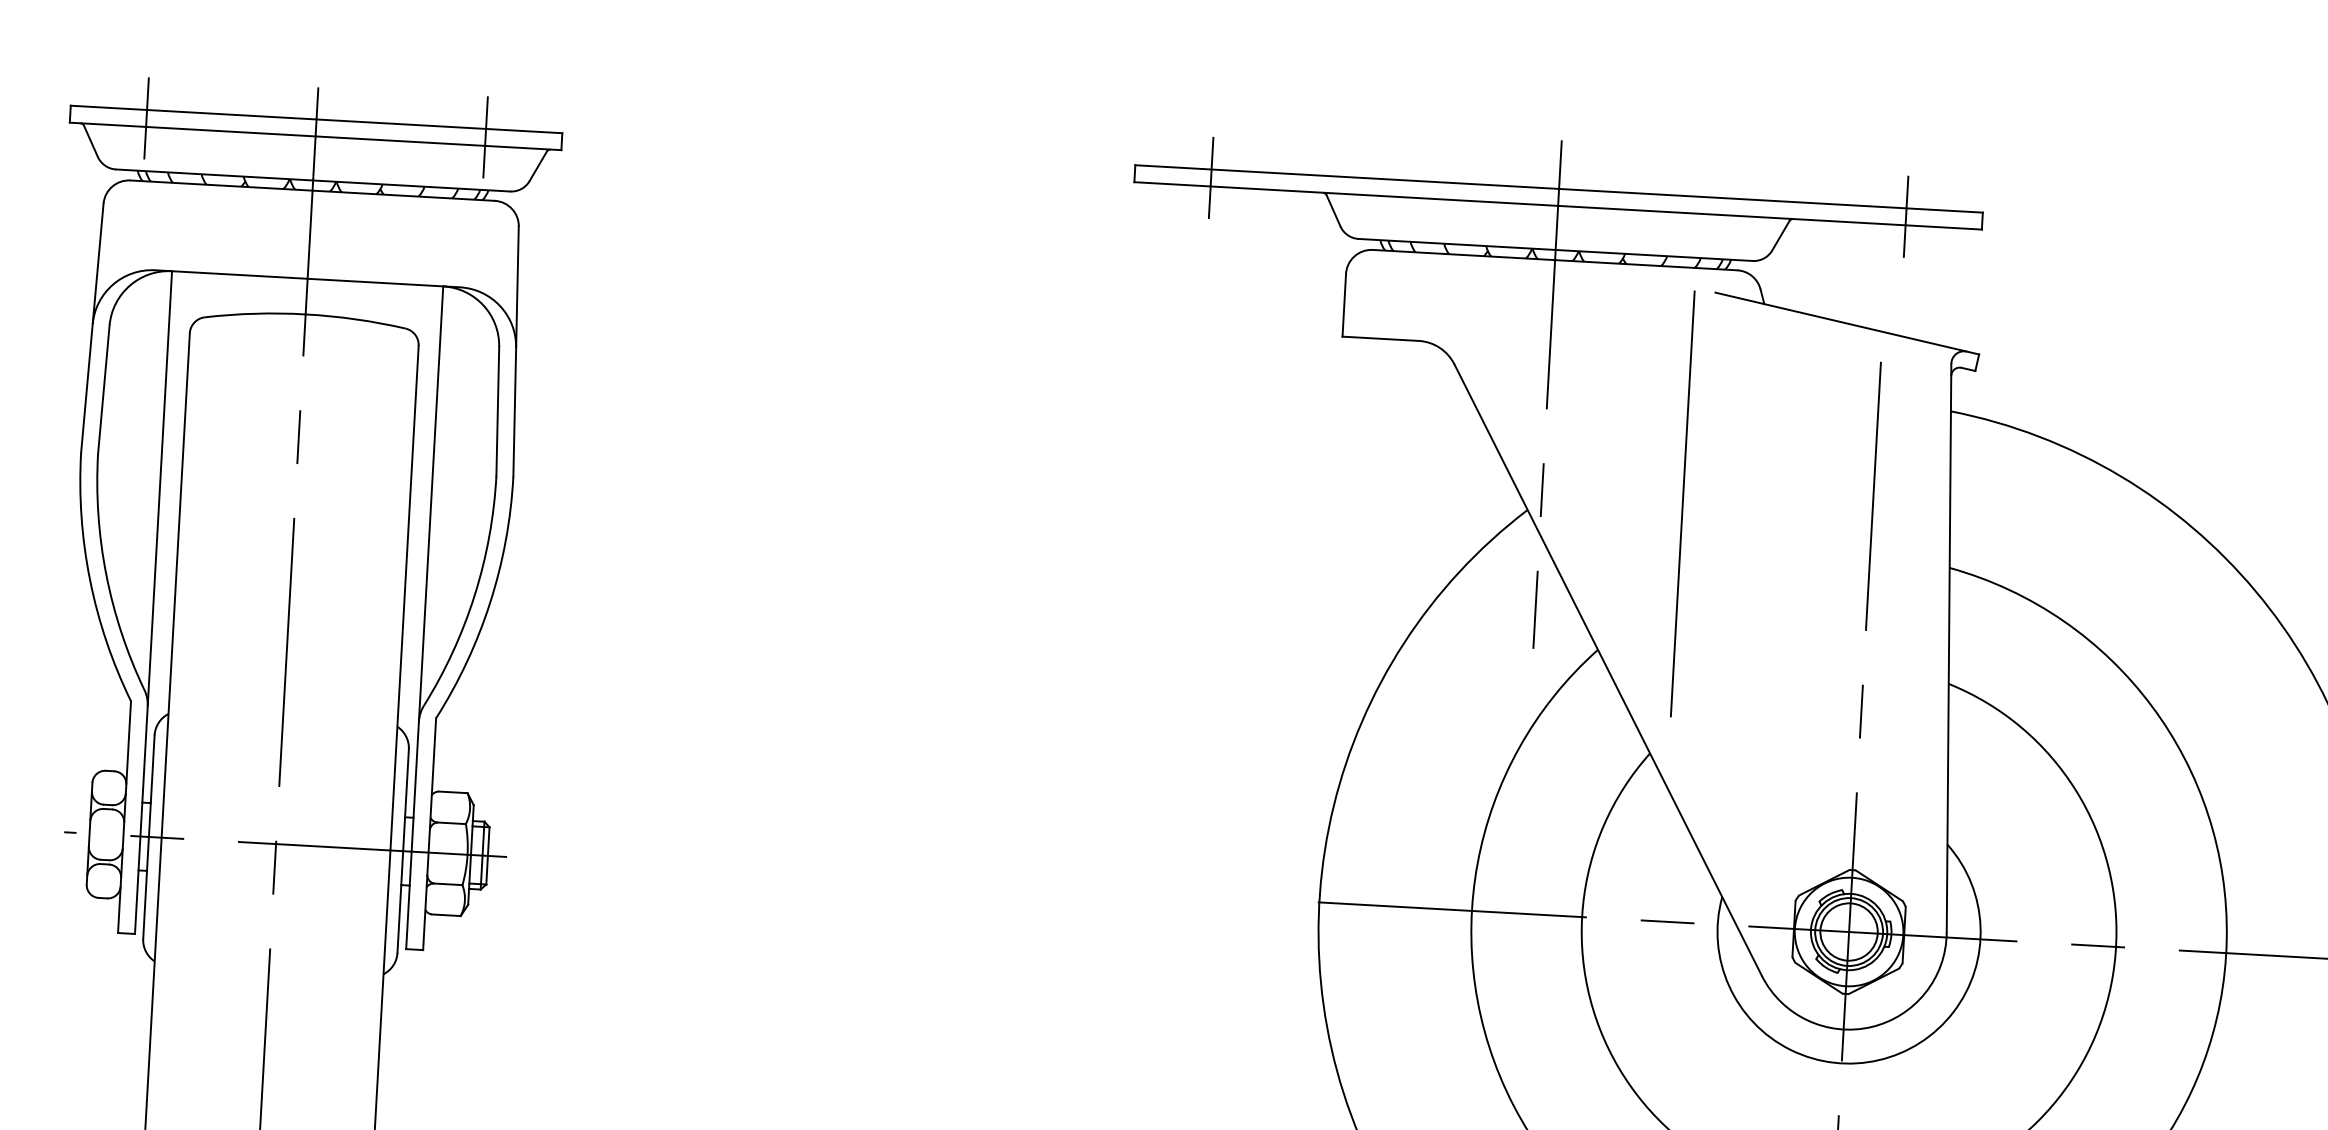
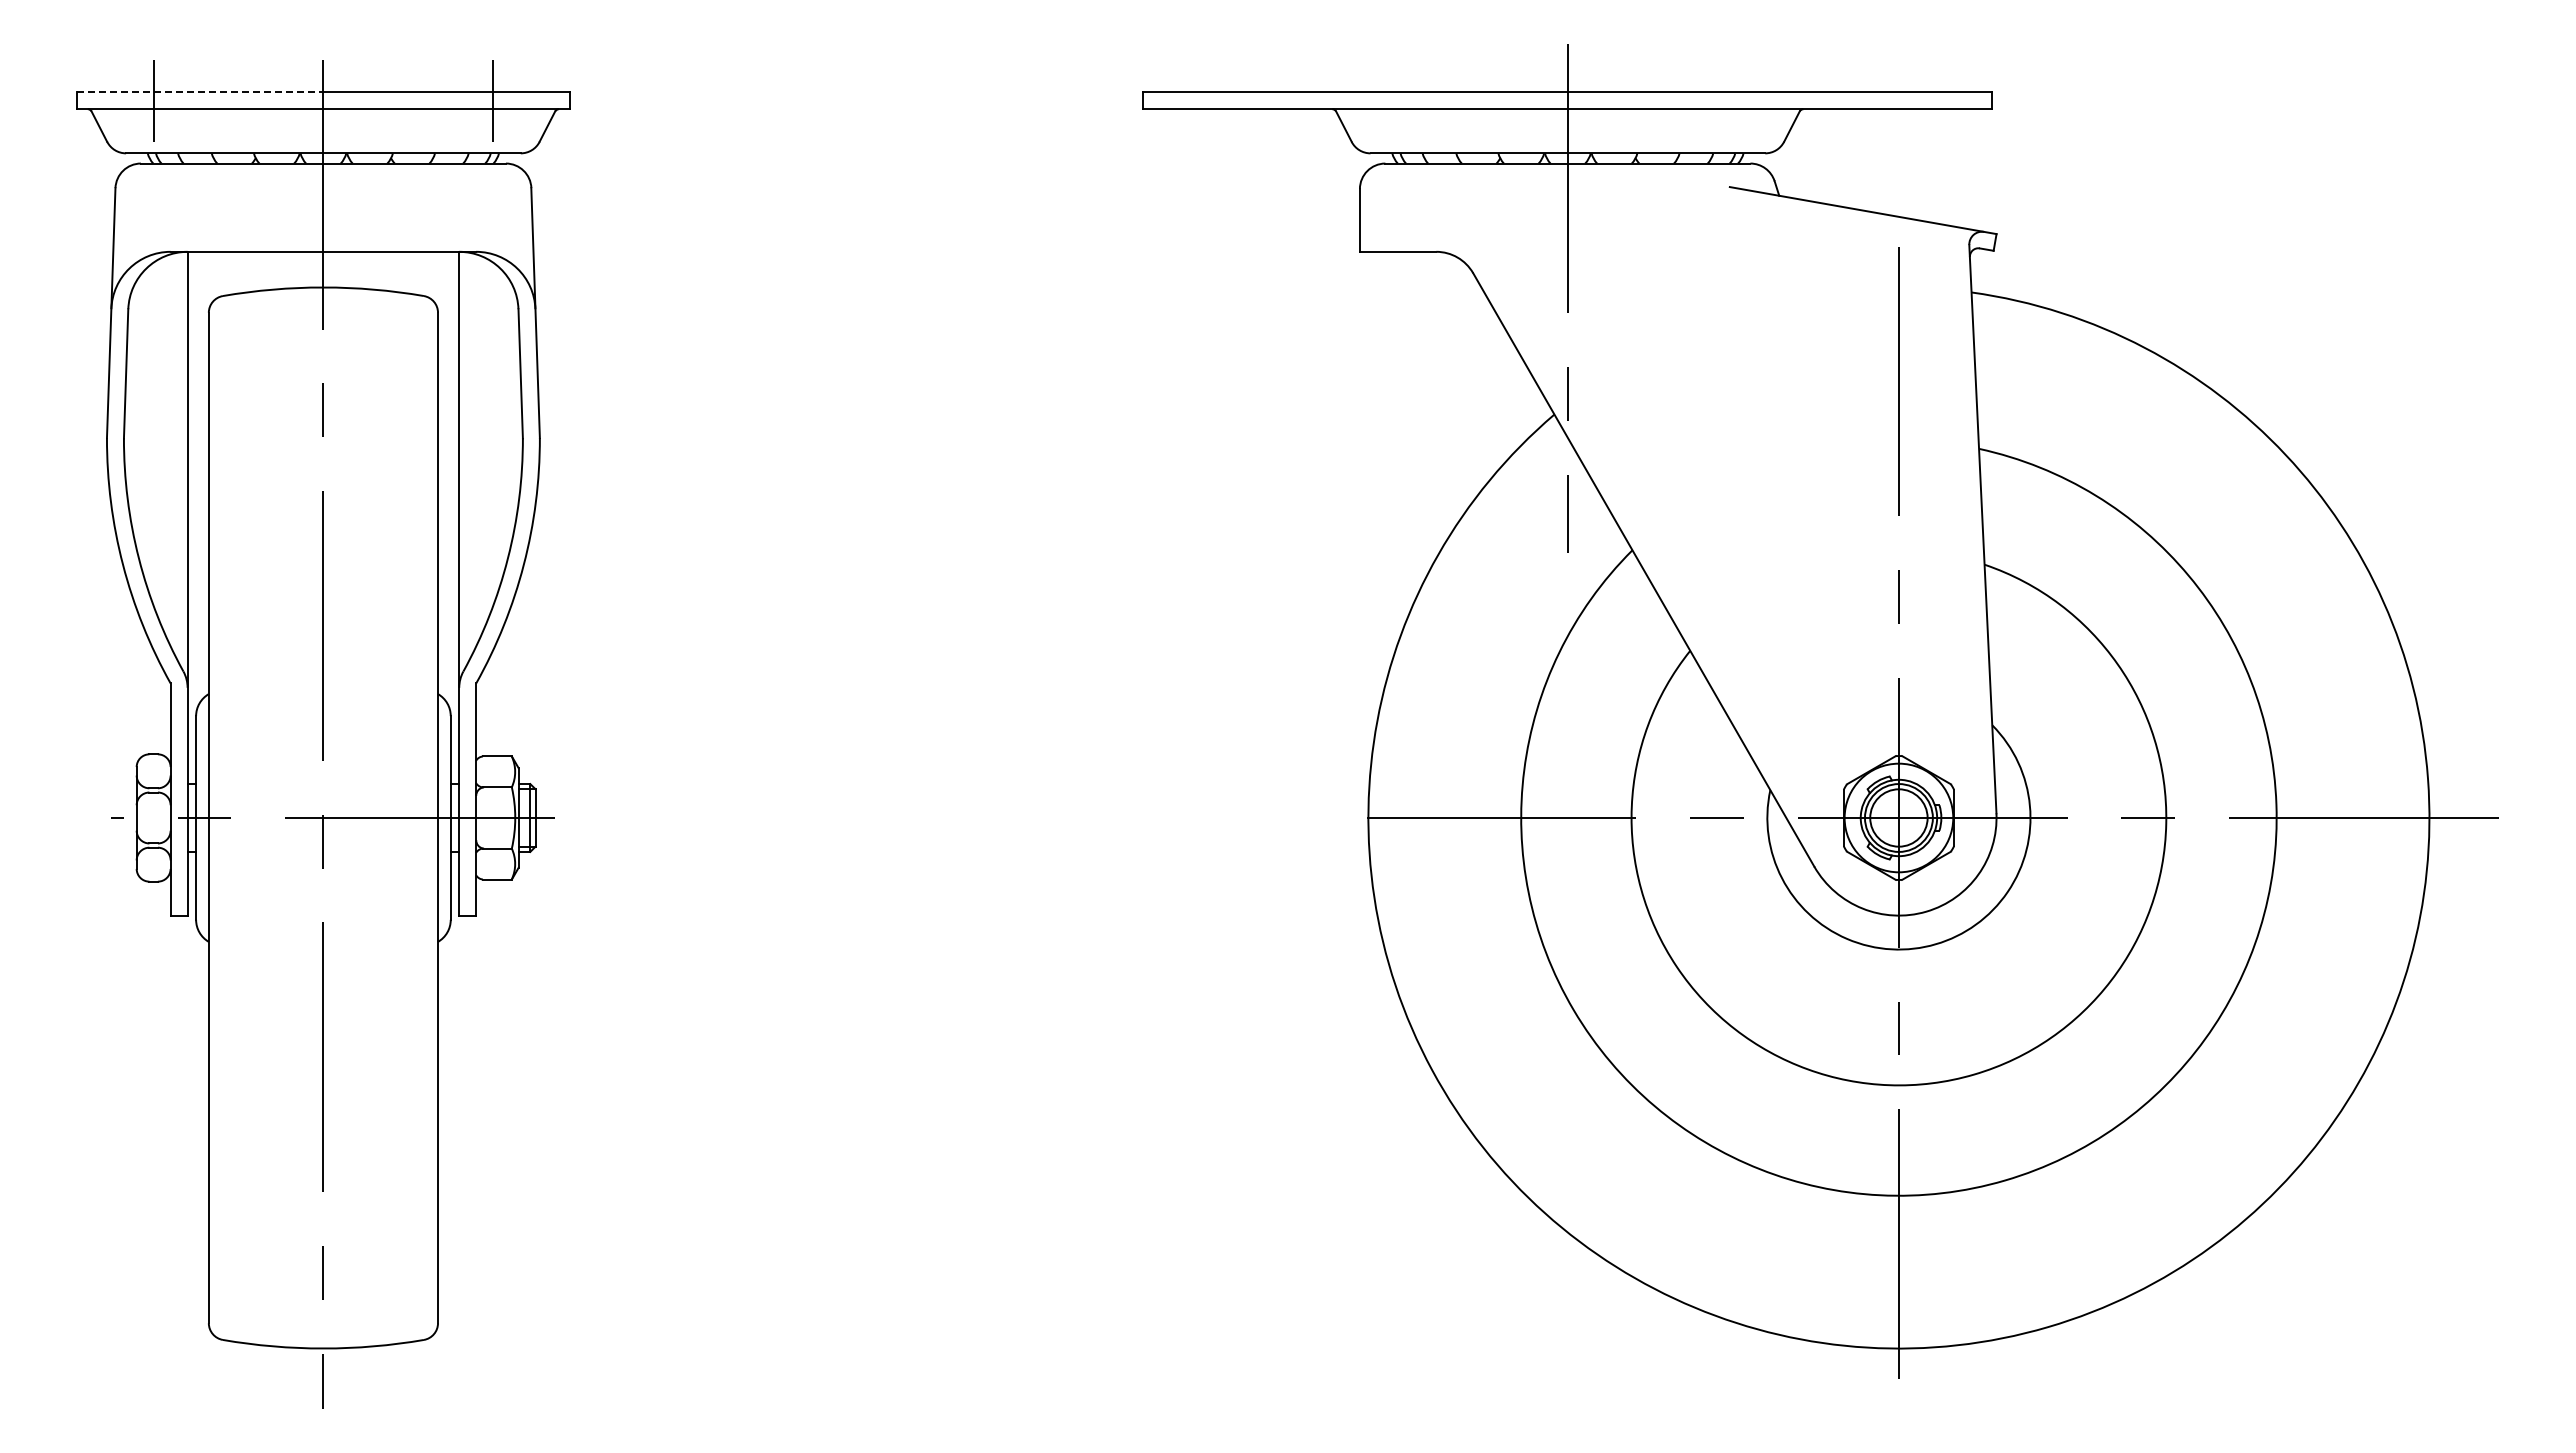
line: (193, 112) -> (200, 92), solid -> dashed
line: (1210, 177) -> (1219, 100), removed
line: (1905, 216) -> (1915, 100), removed
line: (1682, 503) -> (1708, 399), removed

